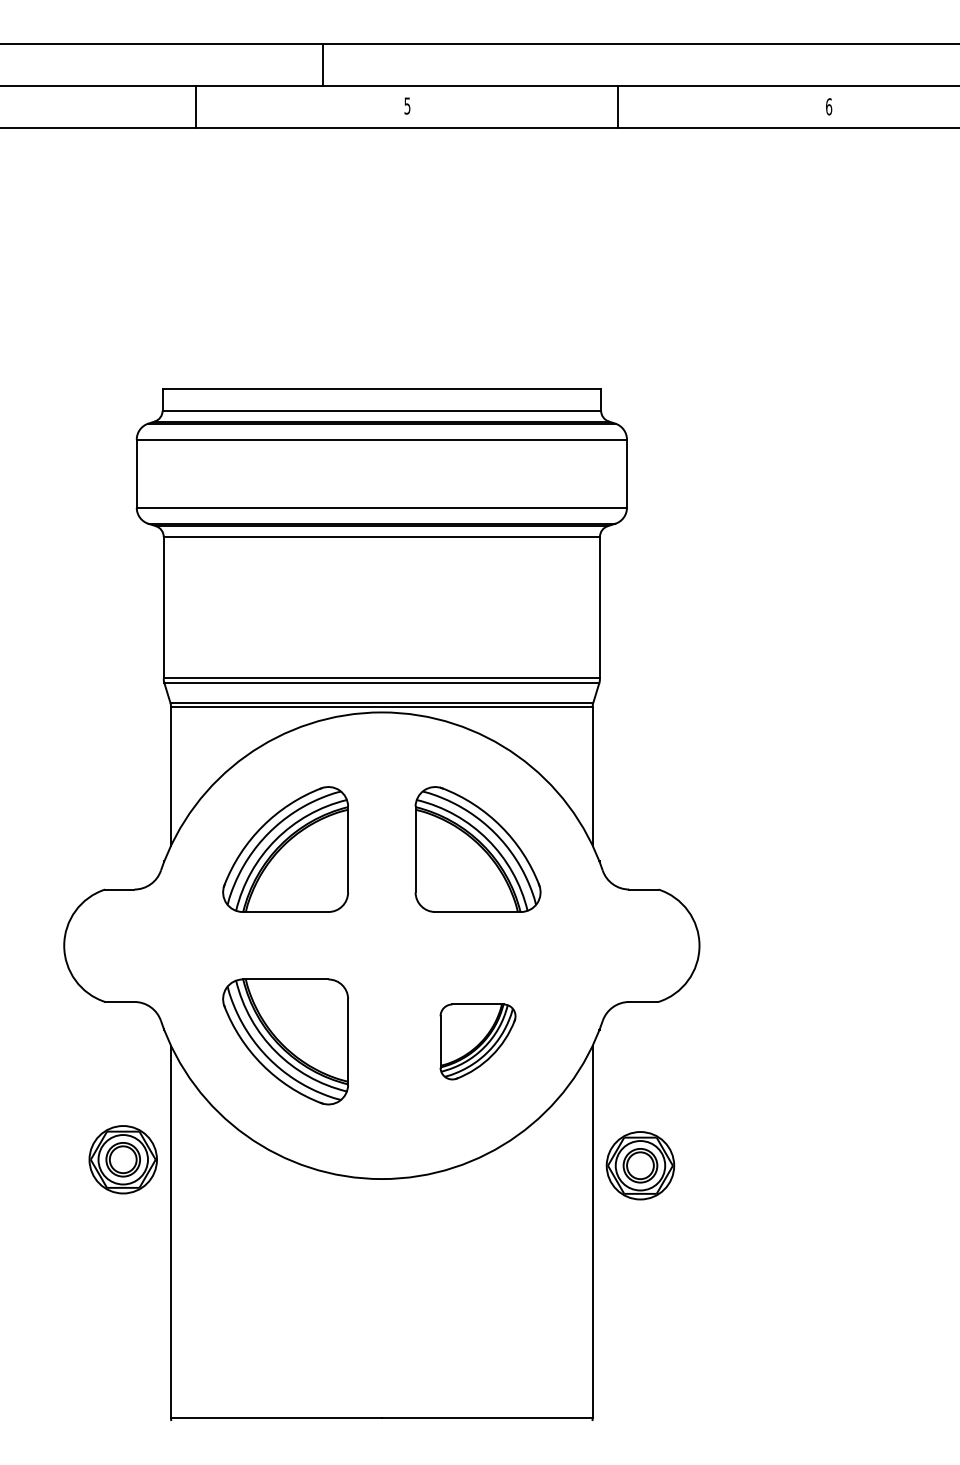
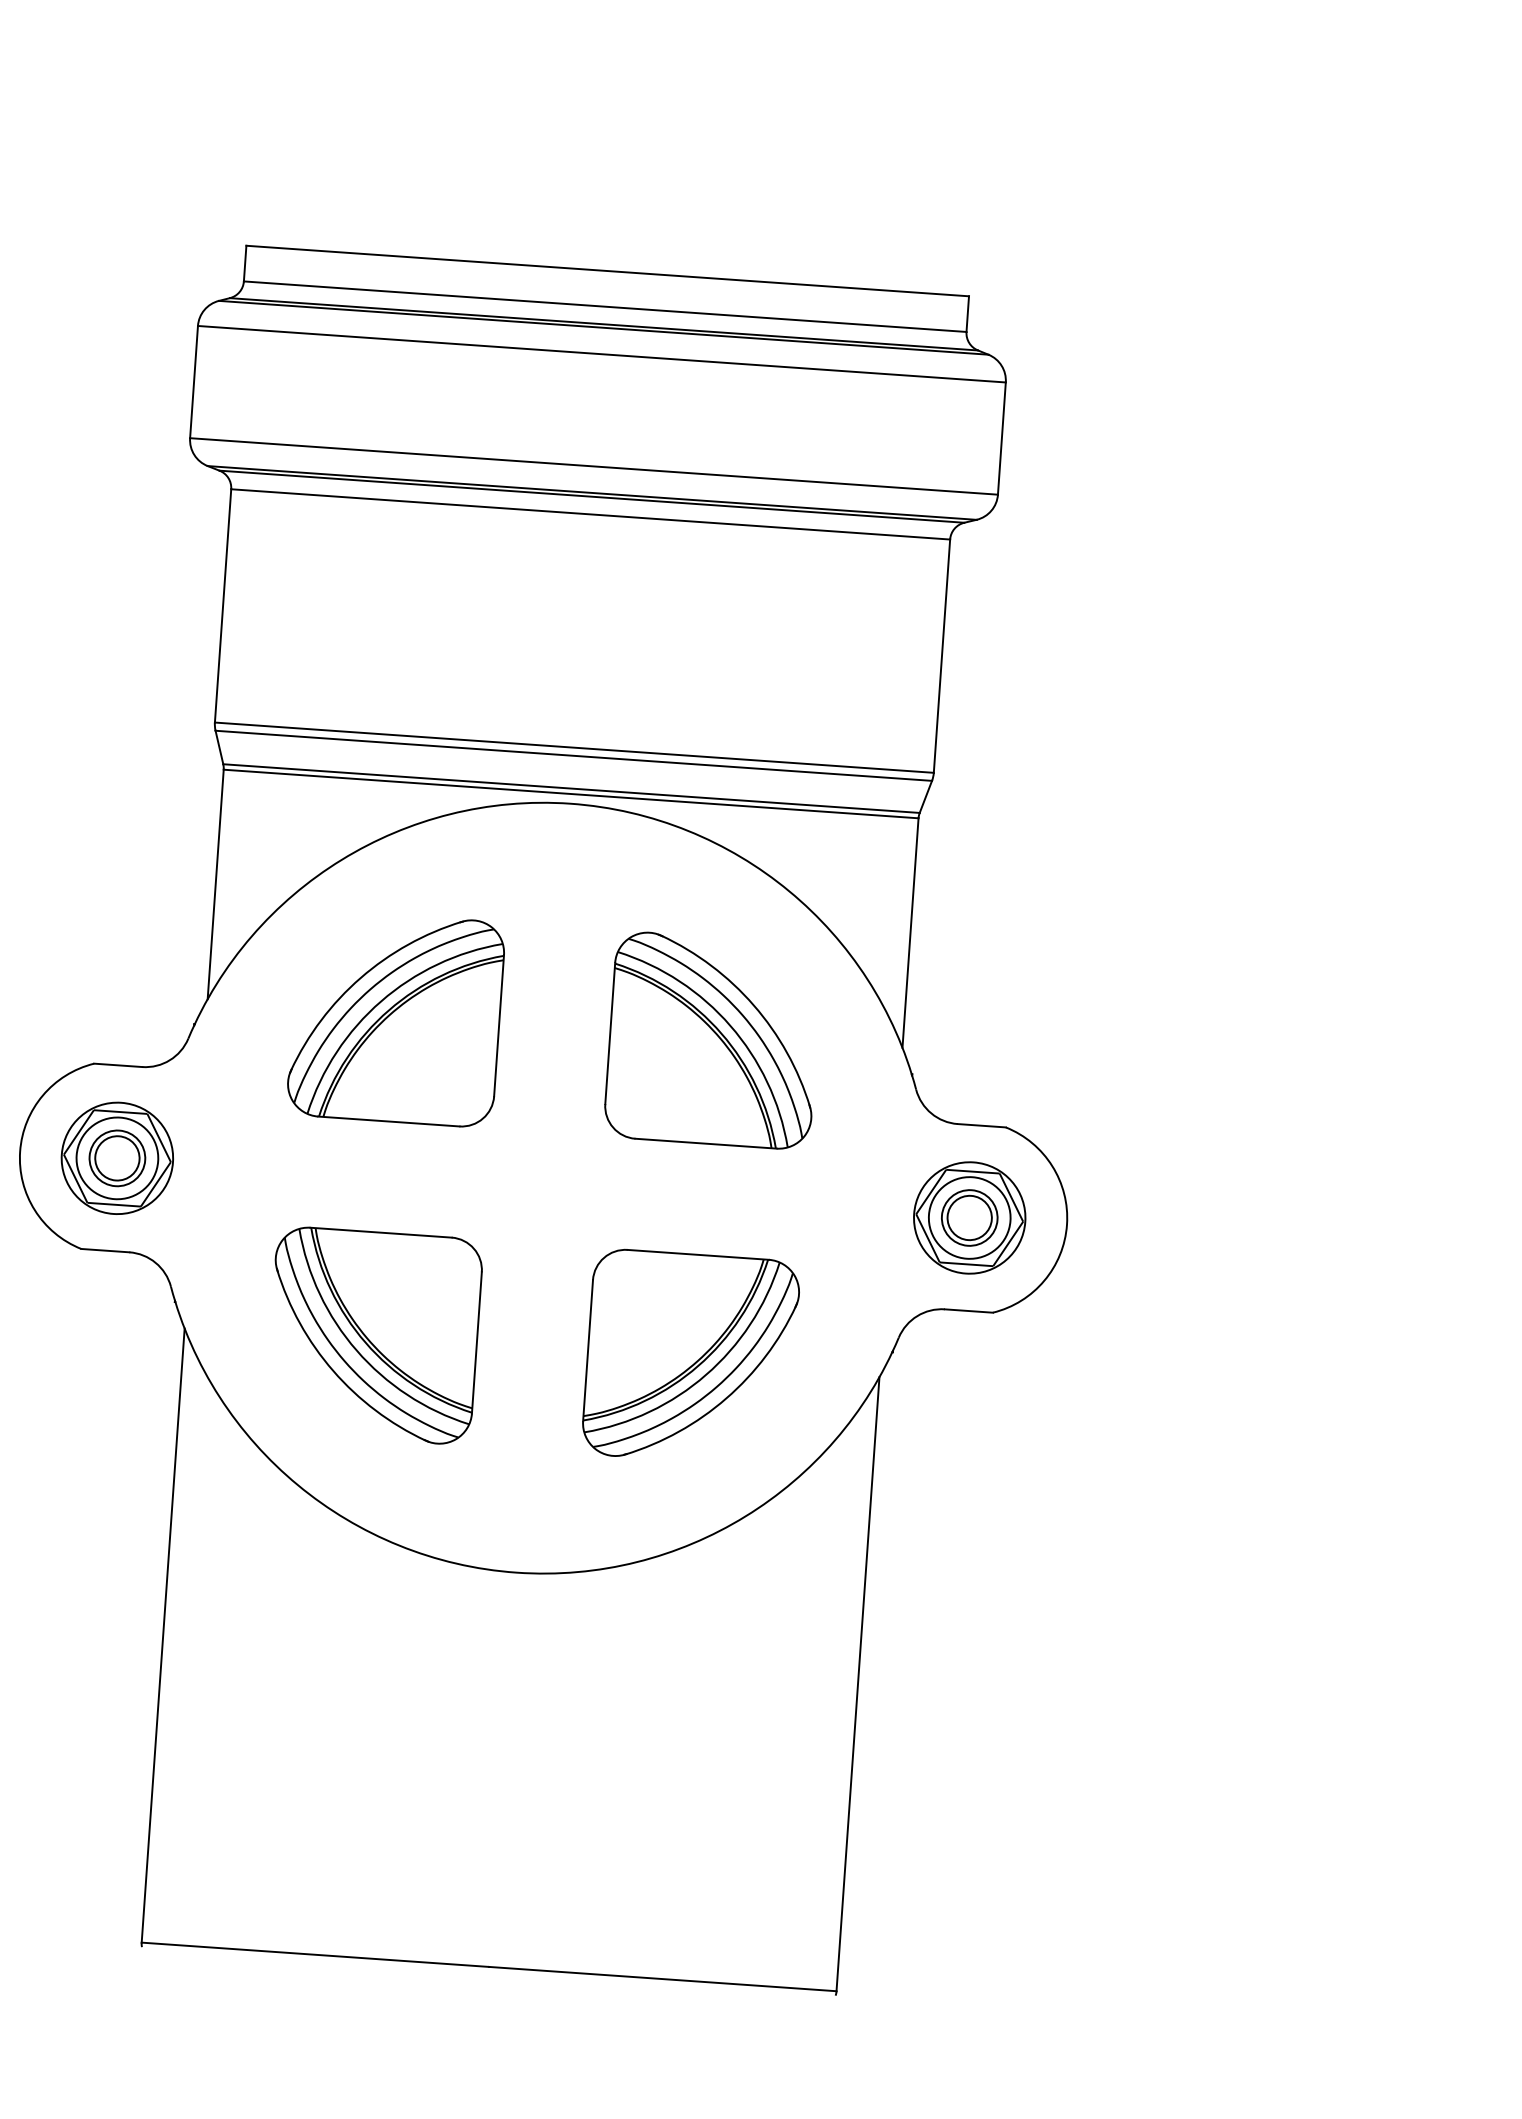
part: (477, 1041) -> (690, 1356), size x1.67
part: (122, 1159) -> (116, 1157), moved
part: (640, 1165) -> (969, 1217), moved

